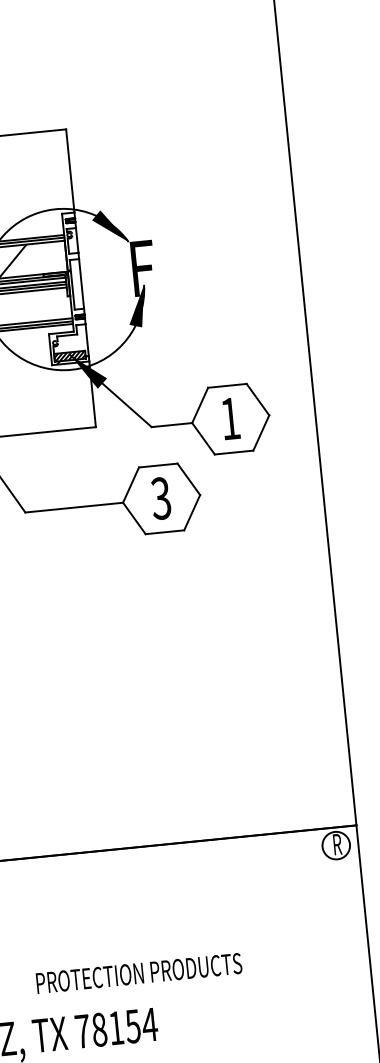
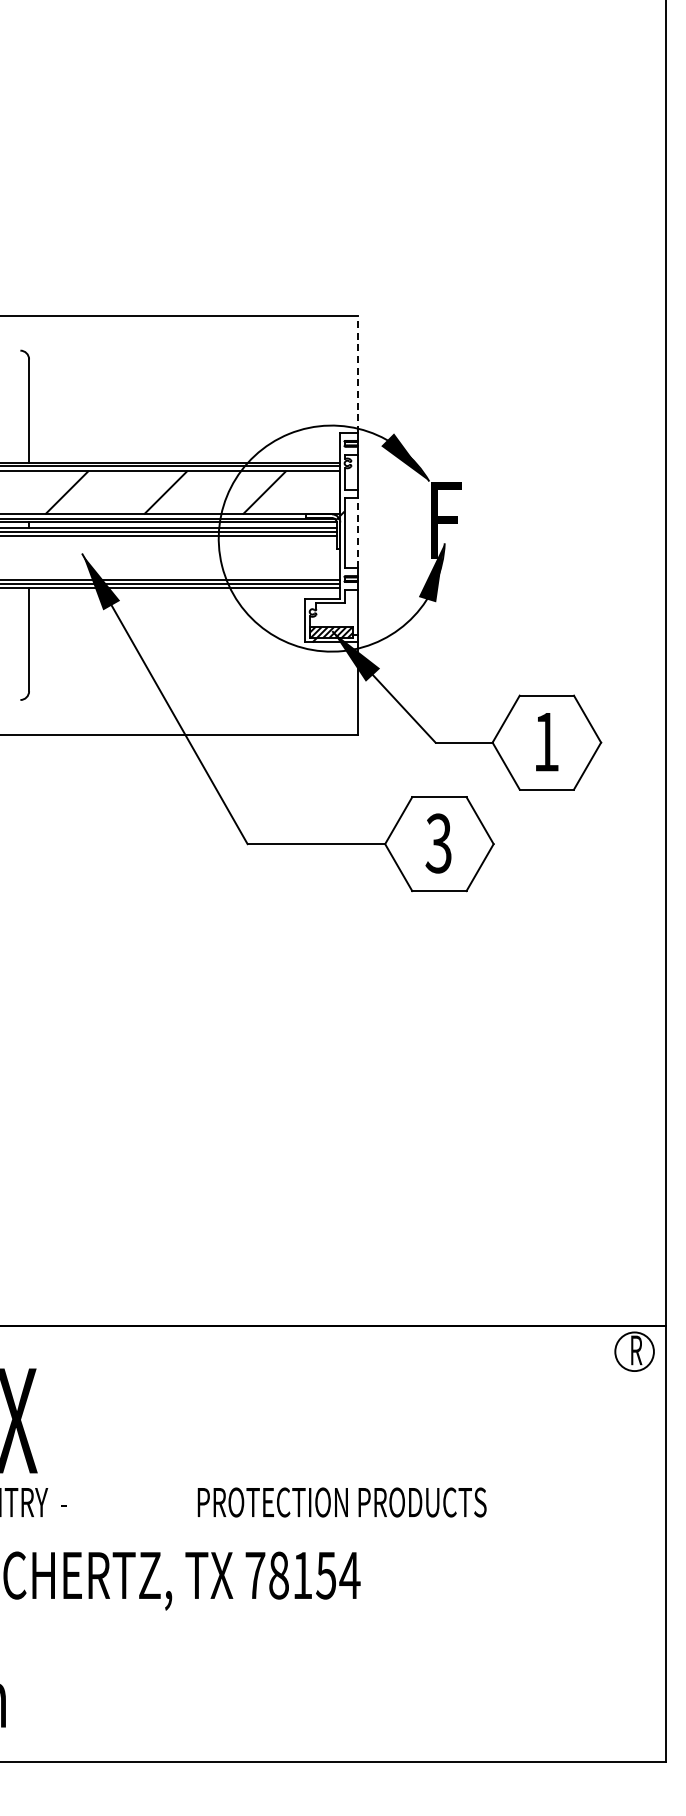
line: (70, 171) -> (357, 374), solid -> dashed
line: (81, 284) -> (357, 533), solid -> dashed

